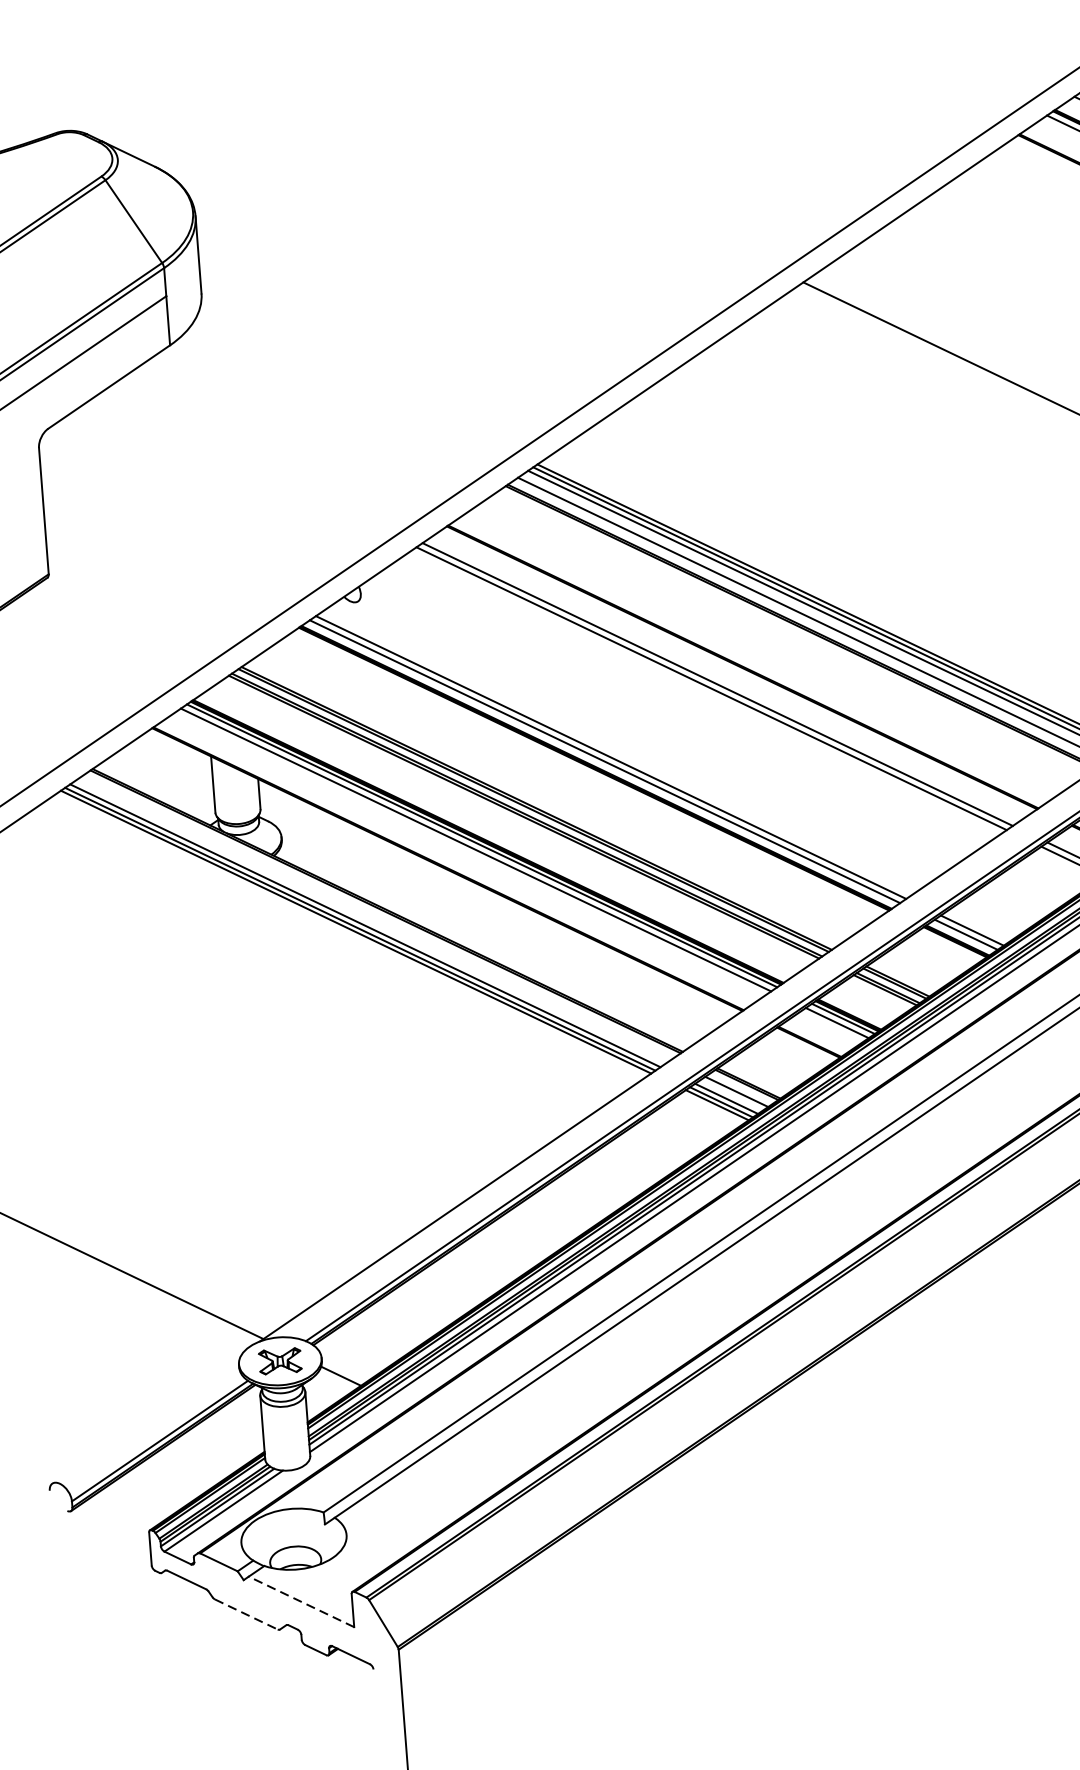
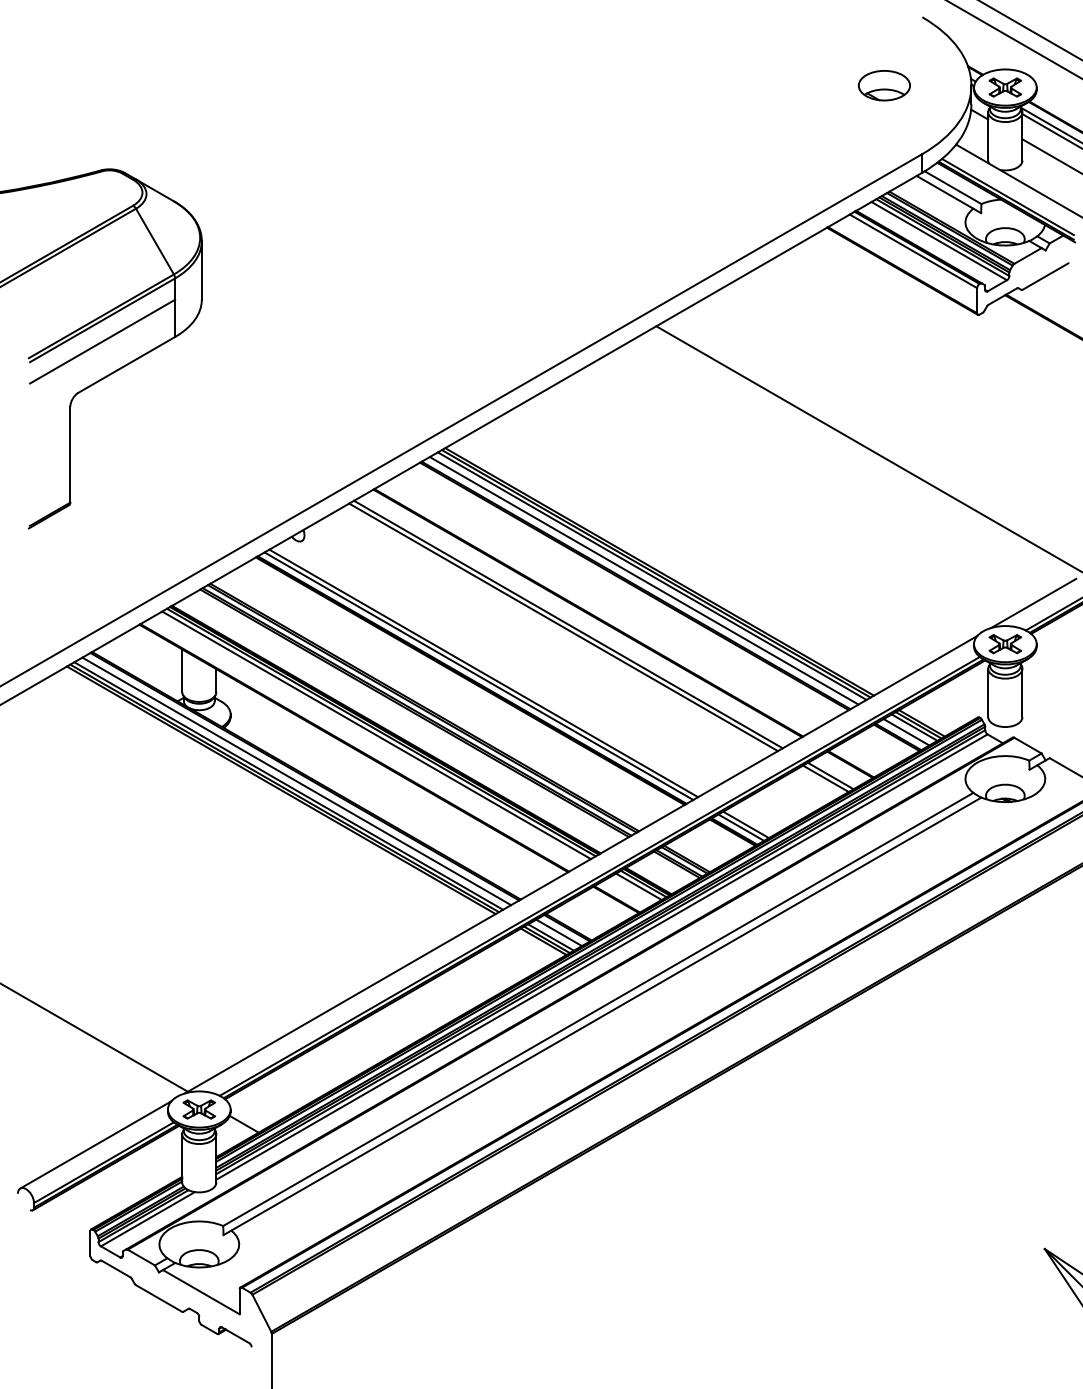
line: (375, 919) -> (296, 781), added
line: (147, 1417) -> (95, 1144), added
line: (300, 1601) -> (200, 1291), dashed -> solid
line: (247, 1614) -> (159, 1298), dashed -> solid

